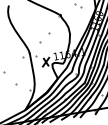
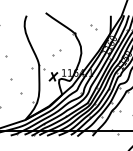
part: (44, 37) -> (56, 52), size x0.62

